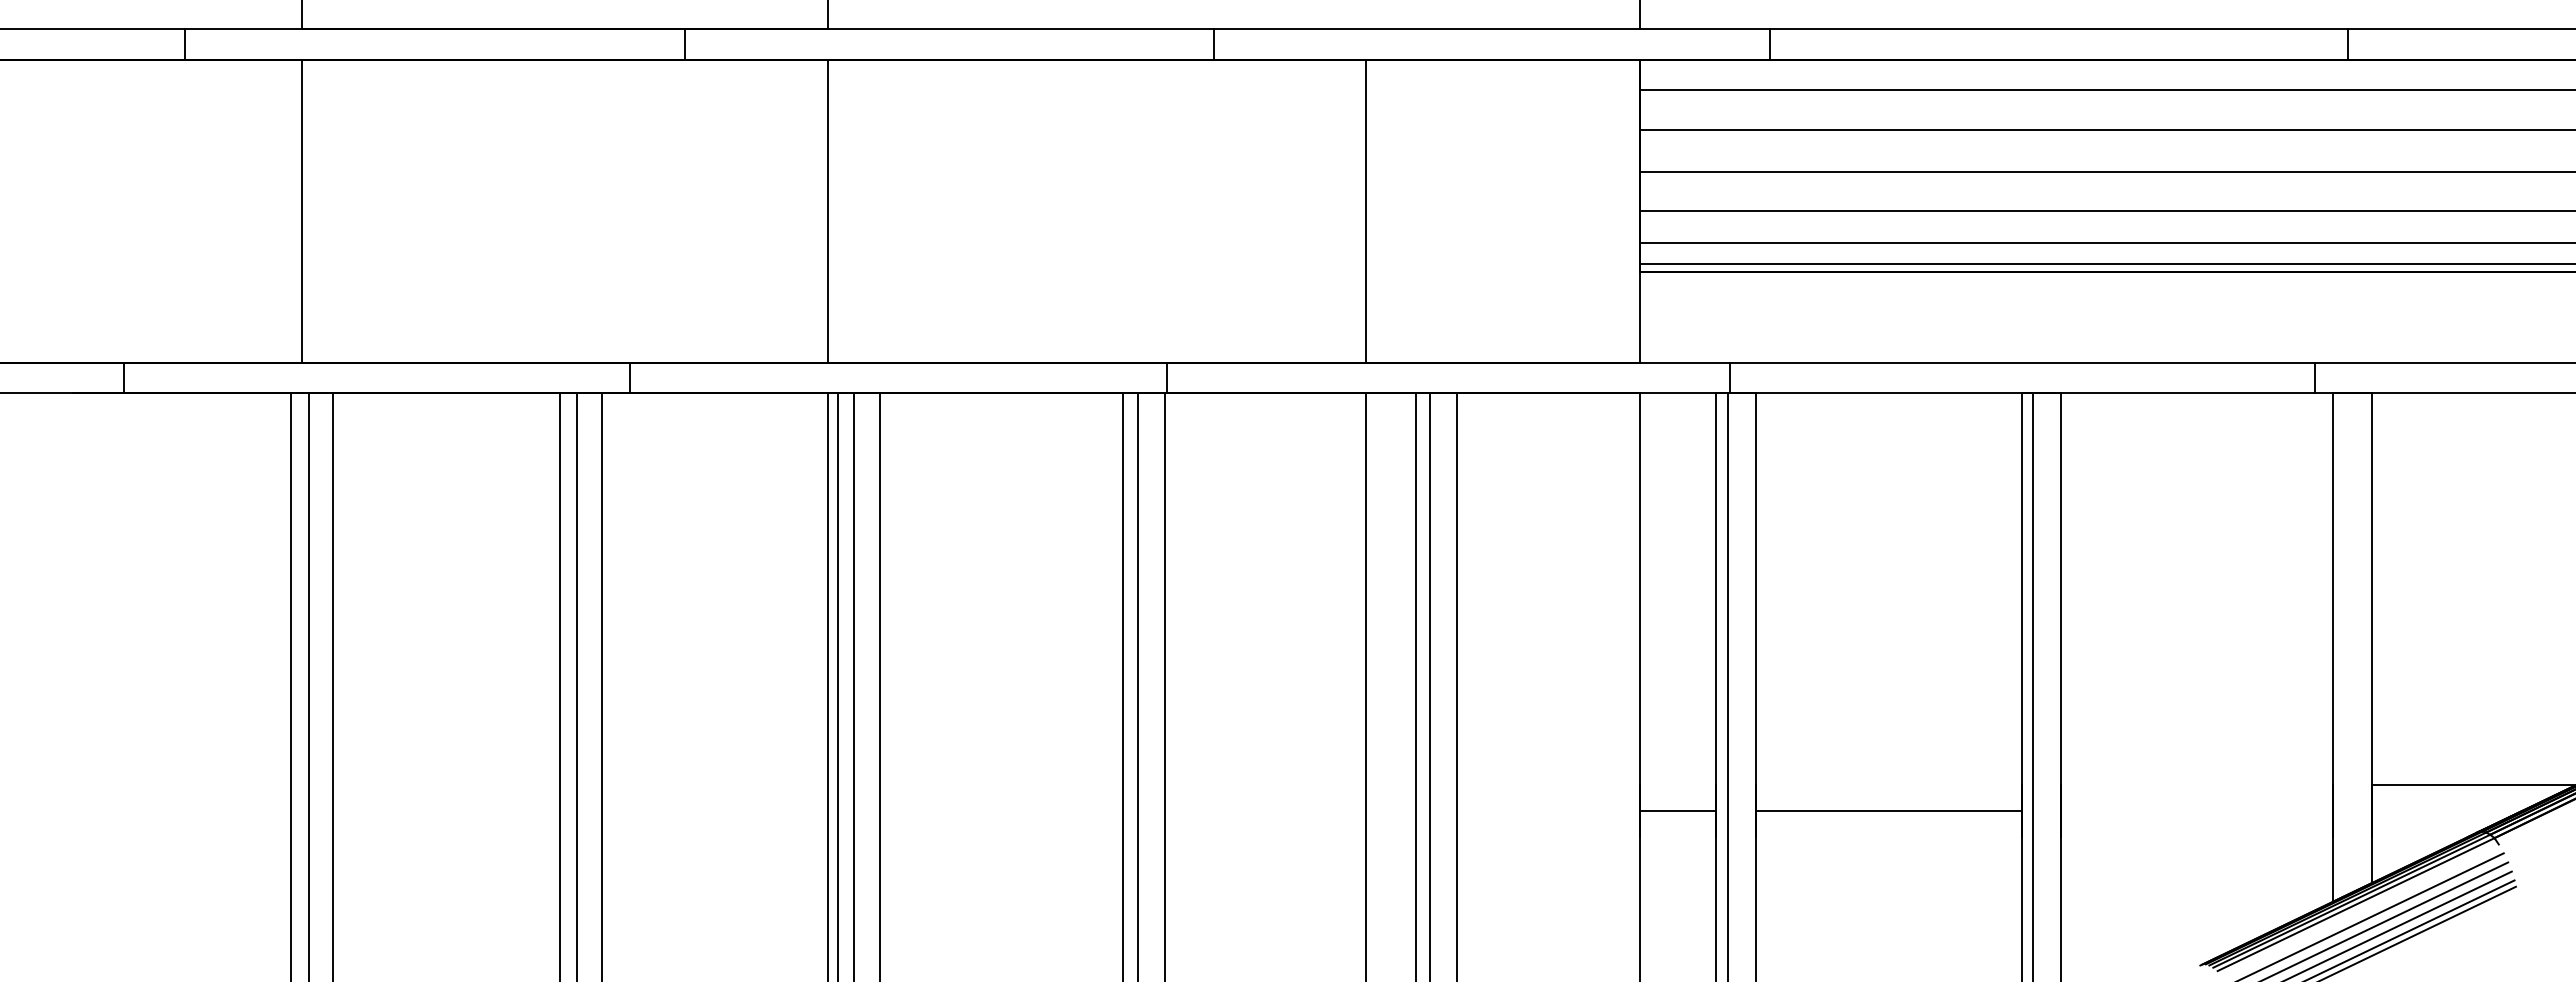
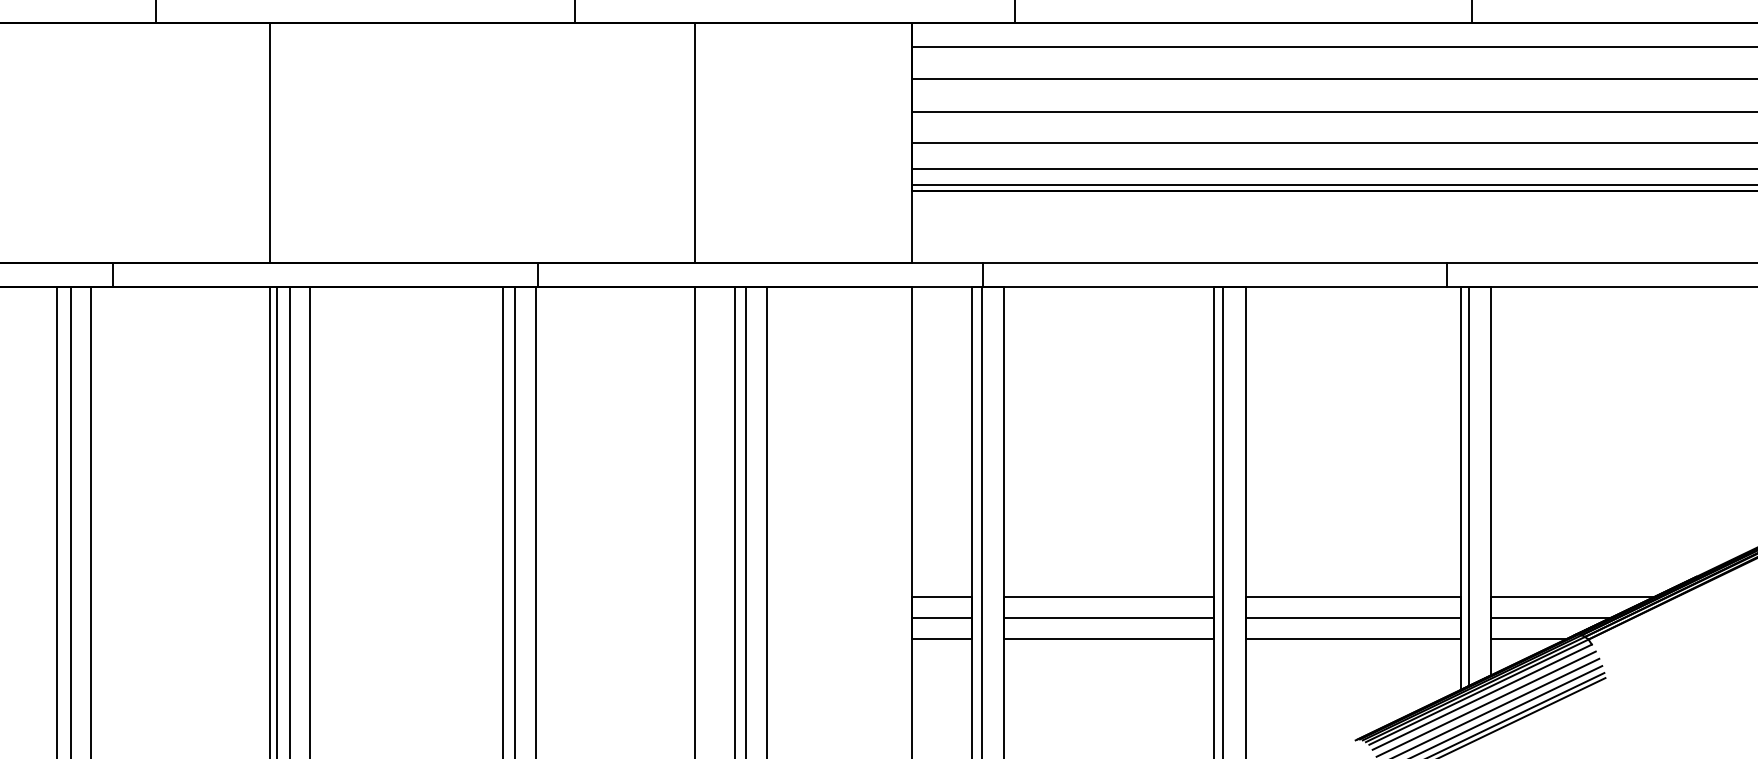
line: (2342, 644) -> (1468, 486), added
line: (1677, 784) -> (941, 597), added
line: (1888, 784) -> (1108, 597), added
line: (2197, 784) -> (1353, 597), added
line: (2197, 810) -> (1353, 617), added
line: (2446, 810) -> (1550, 617), added
line: (1677, 837) -> (941, 639), added
line: (1888, 837) -> (1108, 639), added
line: (2197, 837) -> (1353, 639), added
line: (2419, 837) -> (1529, 639), added
line: (2359, 910) -> (1481, 696), added

